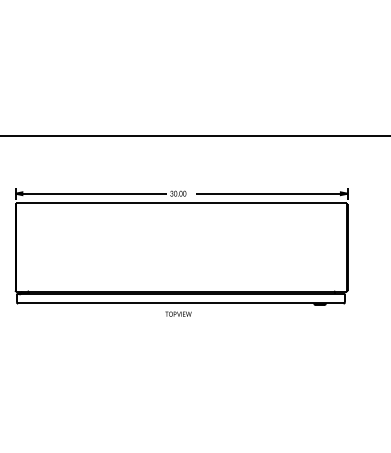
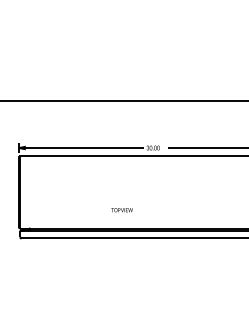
text: (178, 313) -> (122, 209), moved

